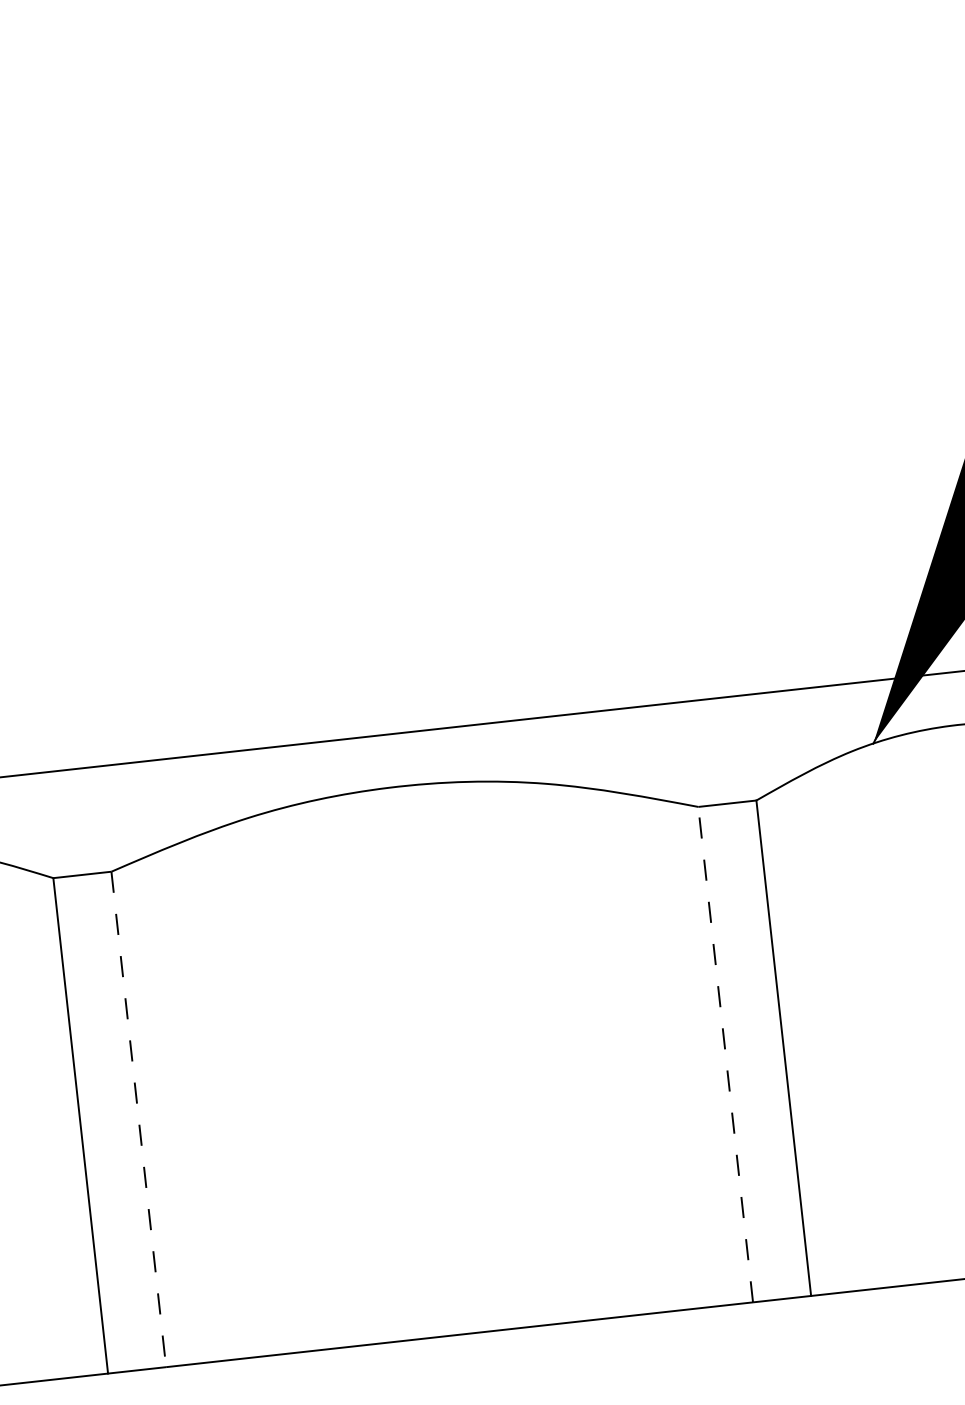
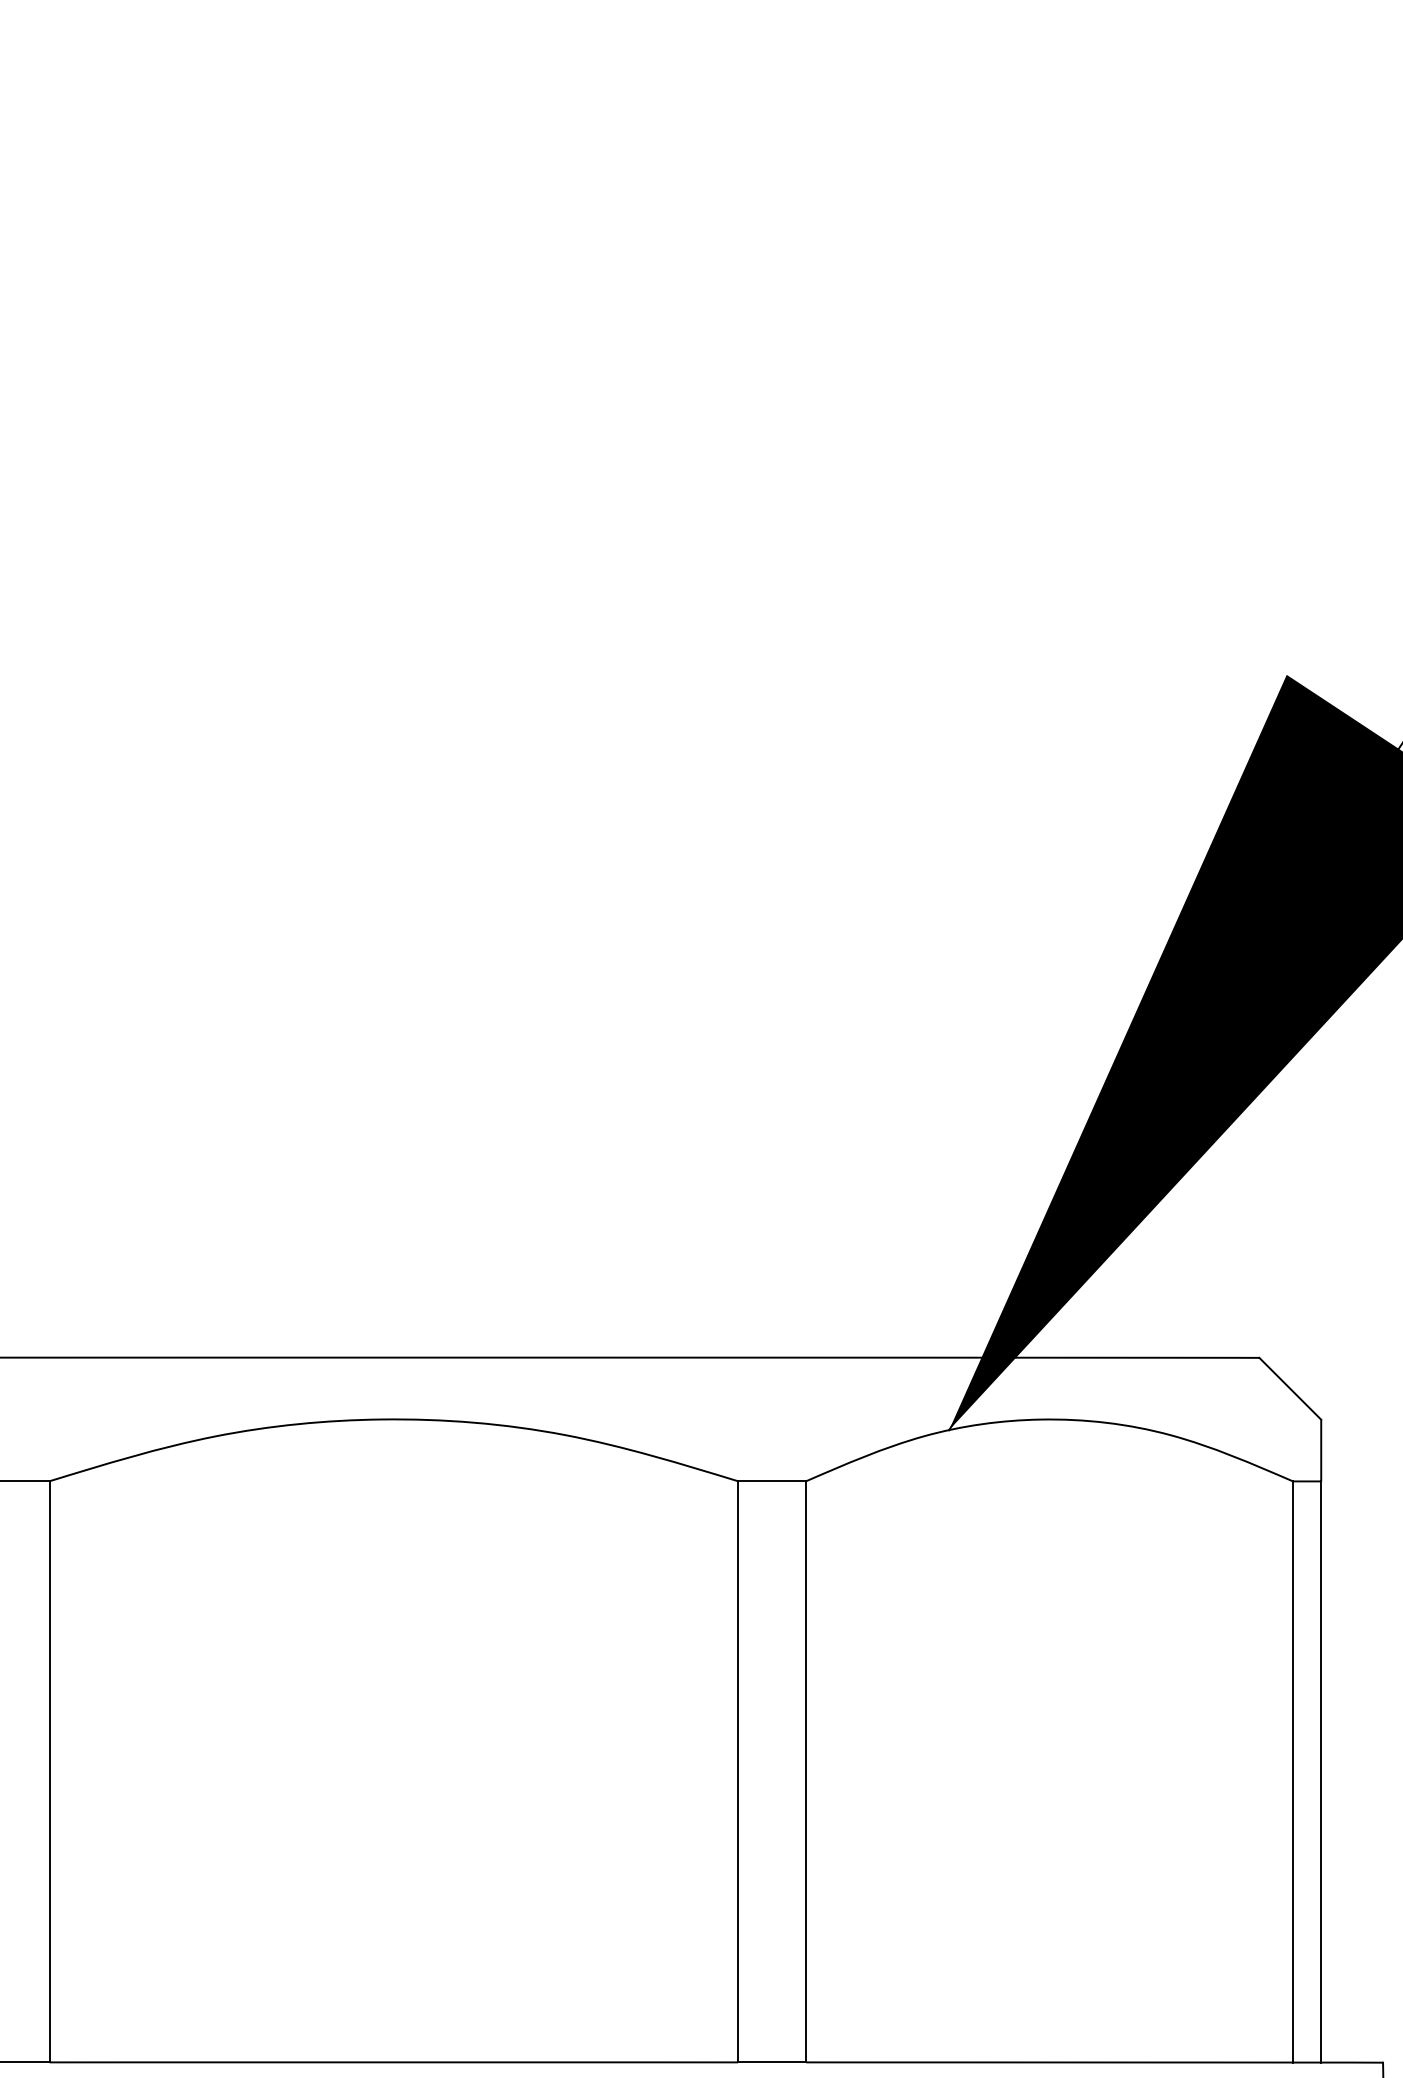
line: (726, 1054) -> (738, 1771), dashed -> solid
line: (138, 1119) -> (49, 1771), dashed -> solid

